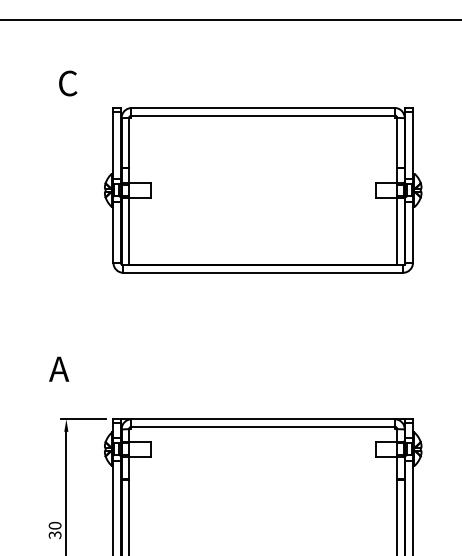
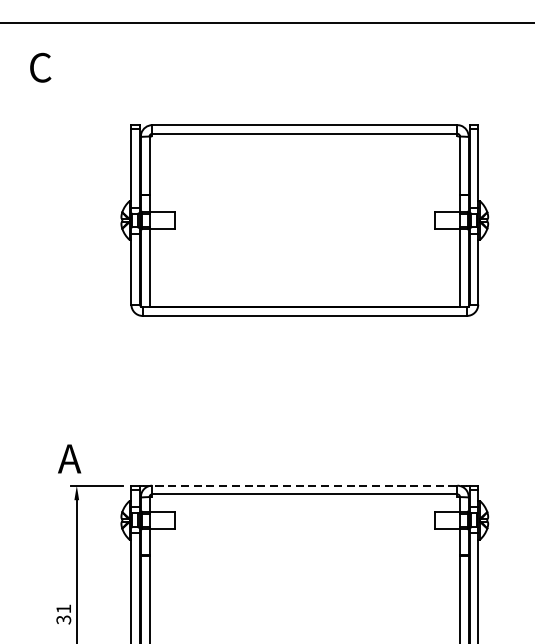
text: (68, 83) -> (41, 67), moved
text: (59, 368) -> (70, 458), moved
line: (263, 419) -> (305, 485), solid -> dashed
text: (54, 525) -> (63, 608), 30 -> 31

